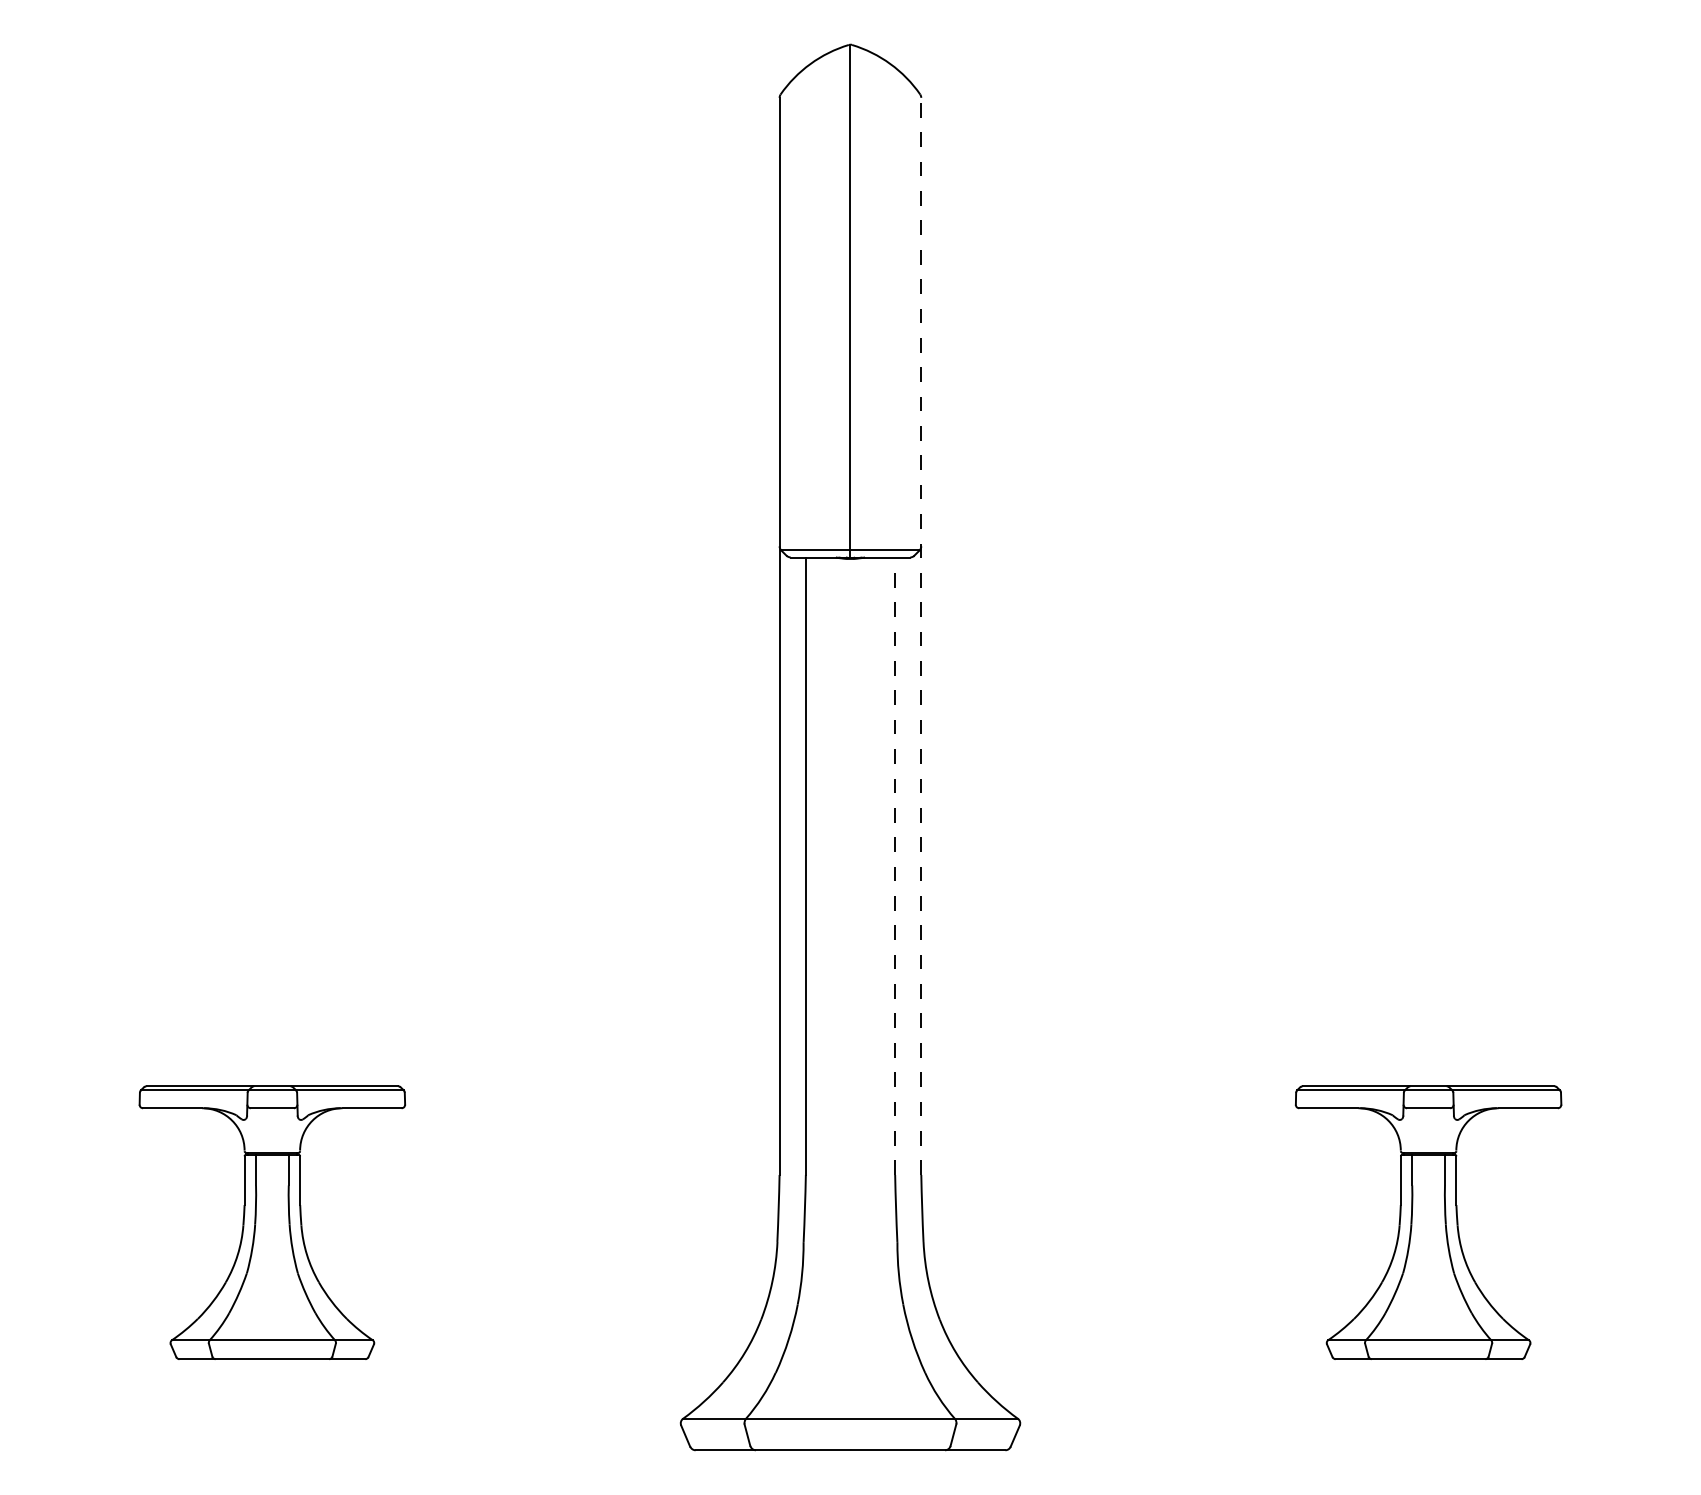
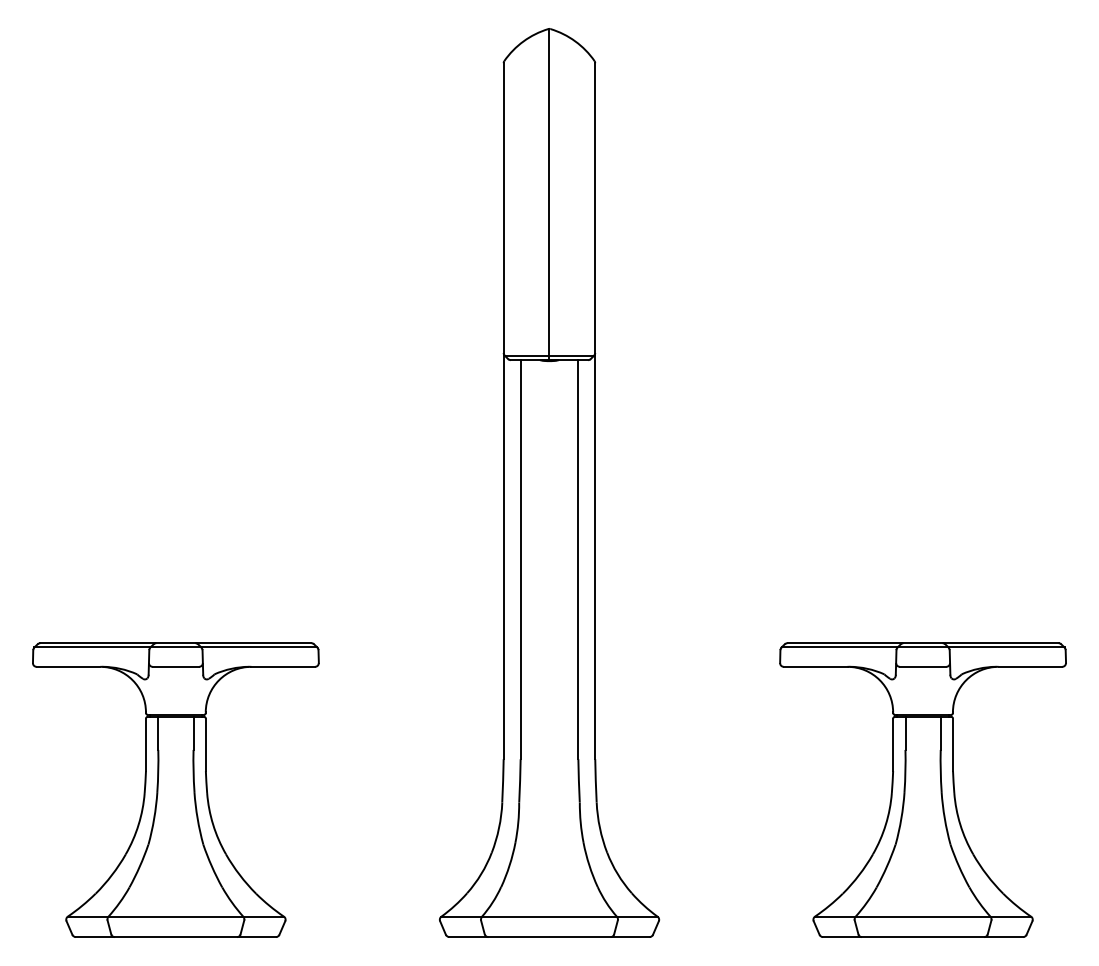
line: (921, 635) -> (595, 410), dashed -> solid
line: (895, 865) -> (578, 559), dashed -> solid
part: (271, 1221) -> (175, 789), size x1.67
part: (1427, 1221) -> (922, 789), size x1.67

